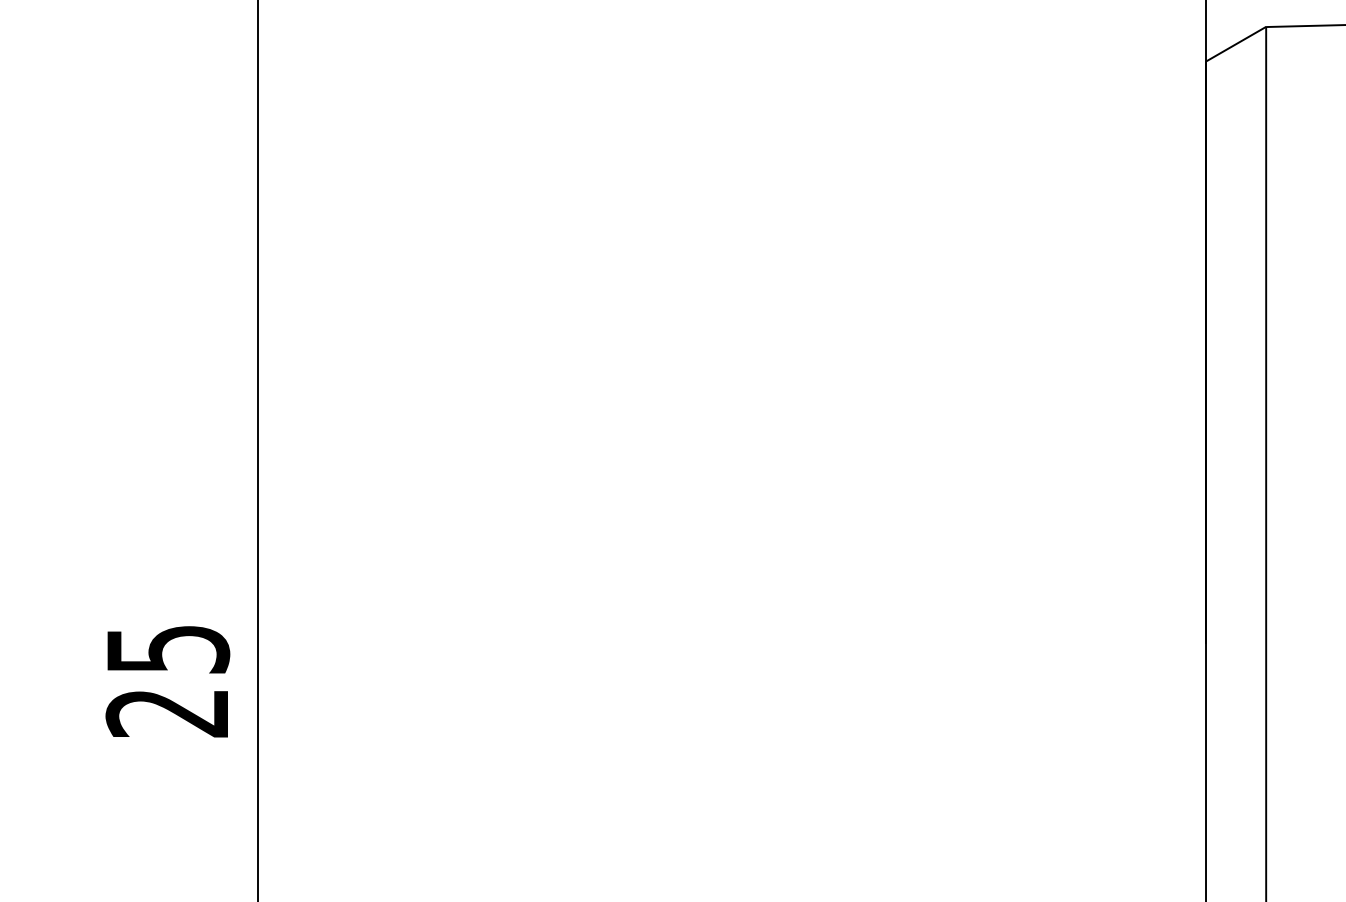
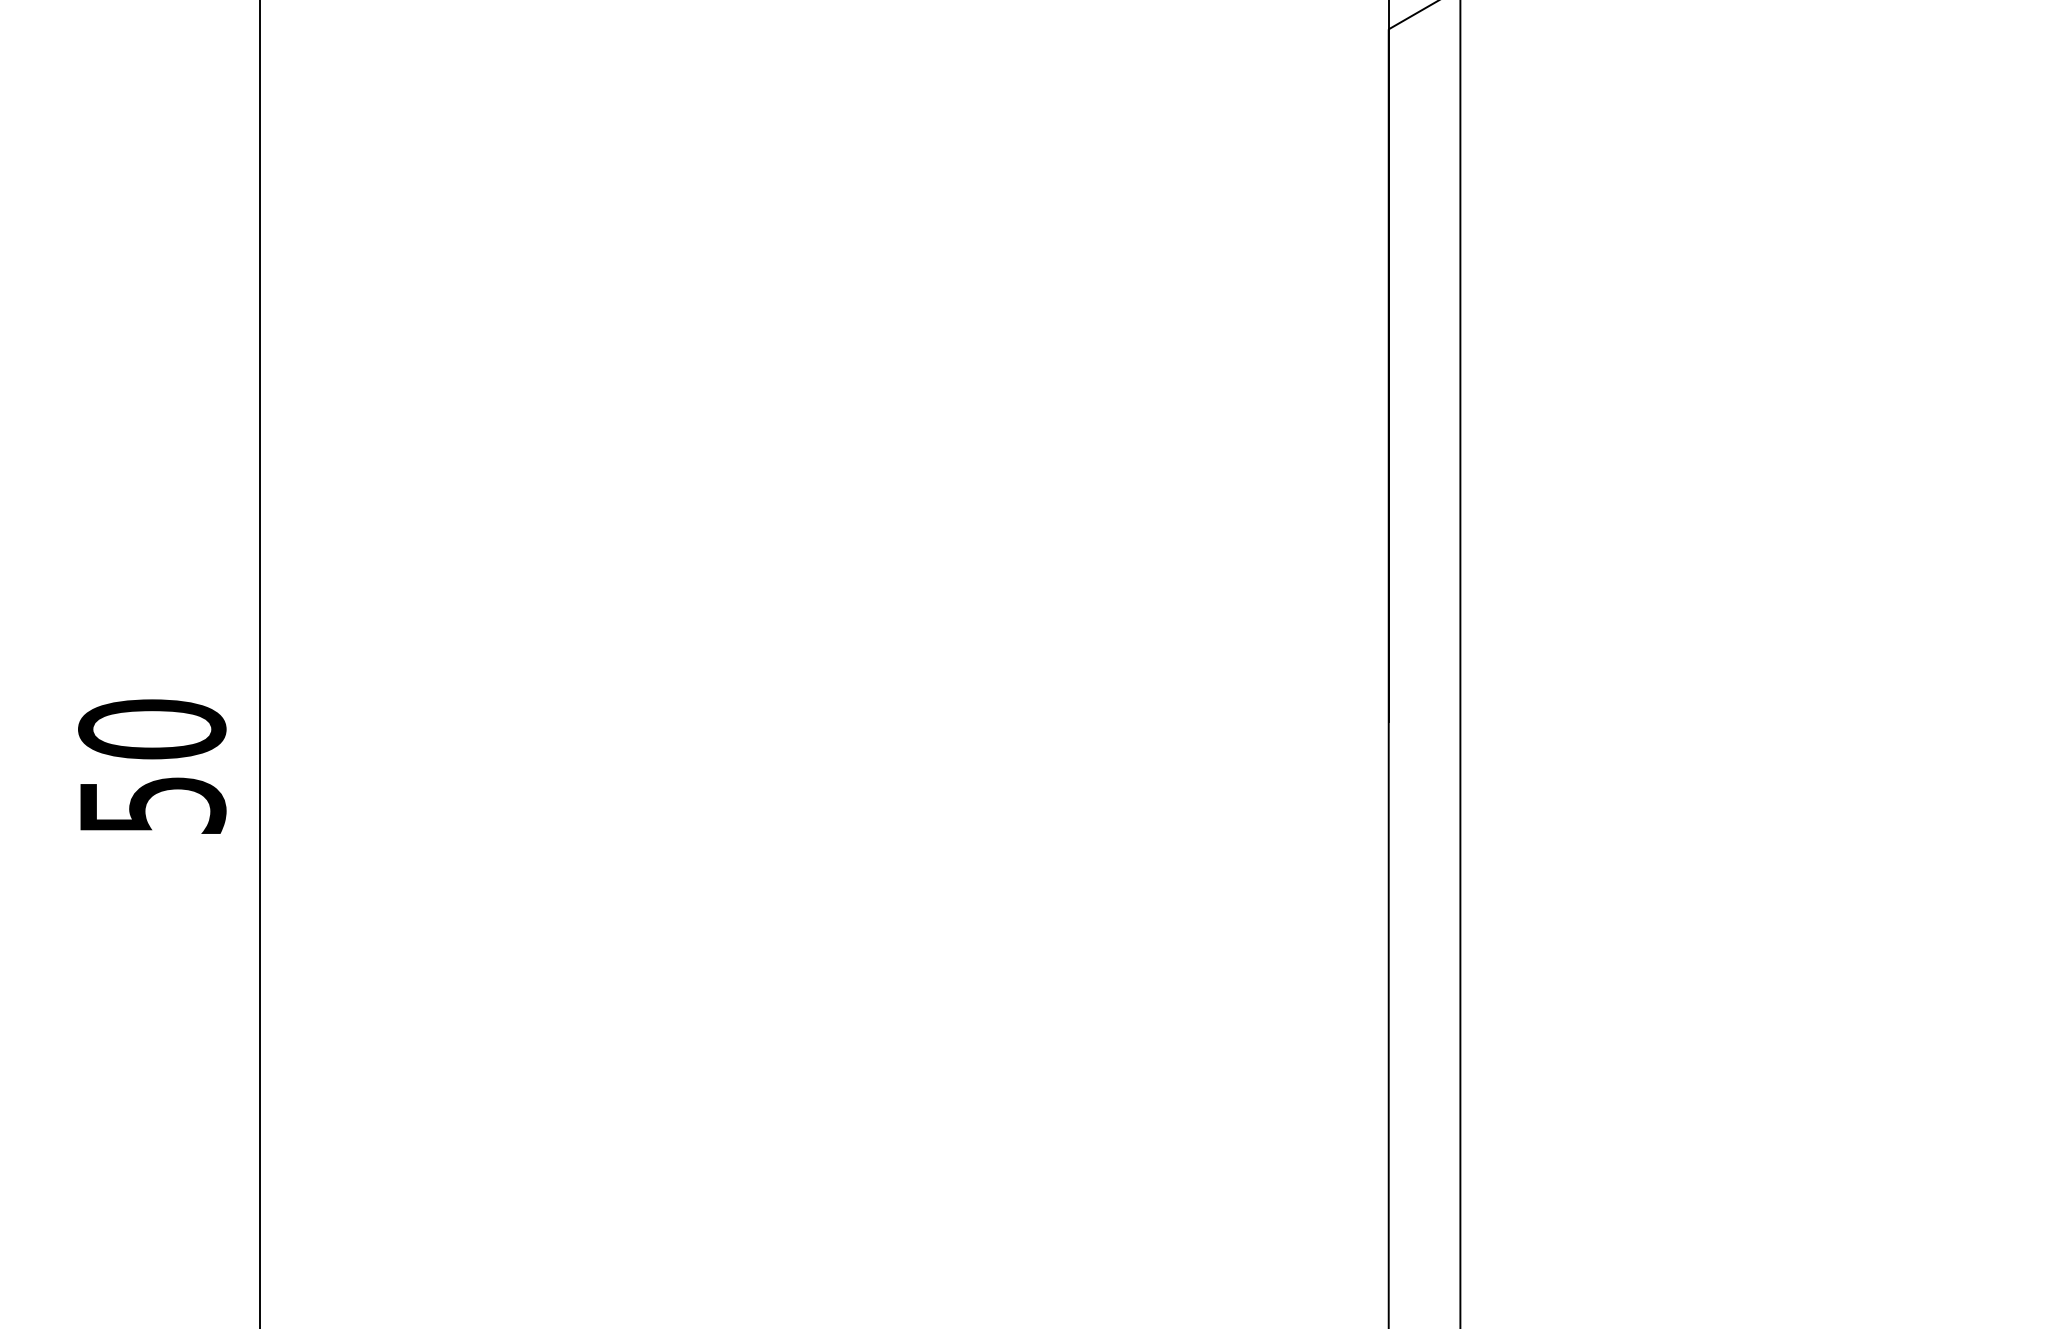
text: (168, 680) -> (152, 766), 25 -> 50

